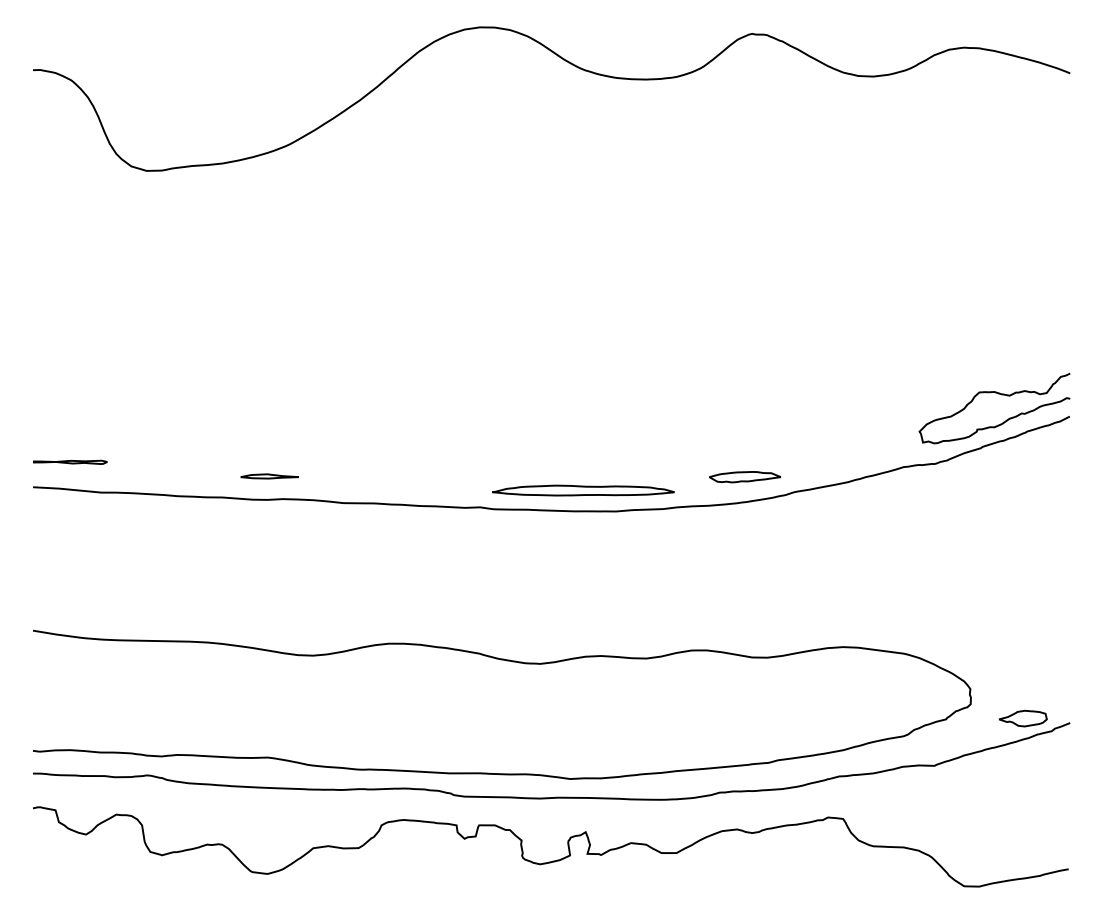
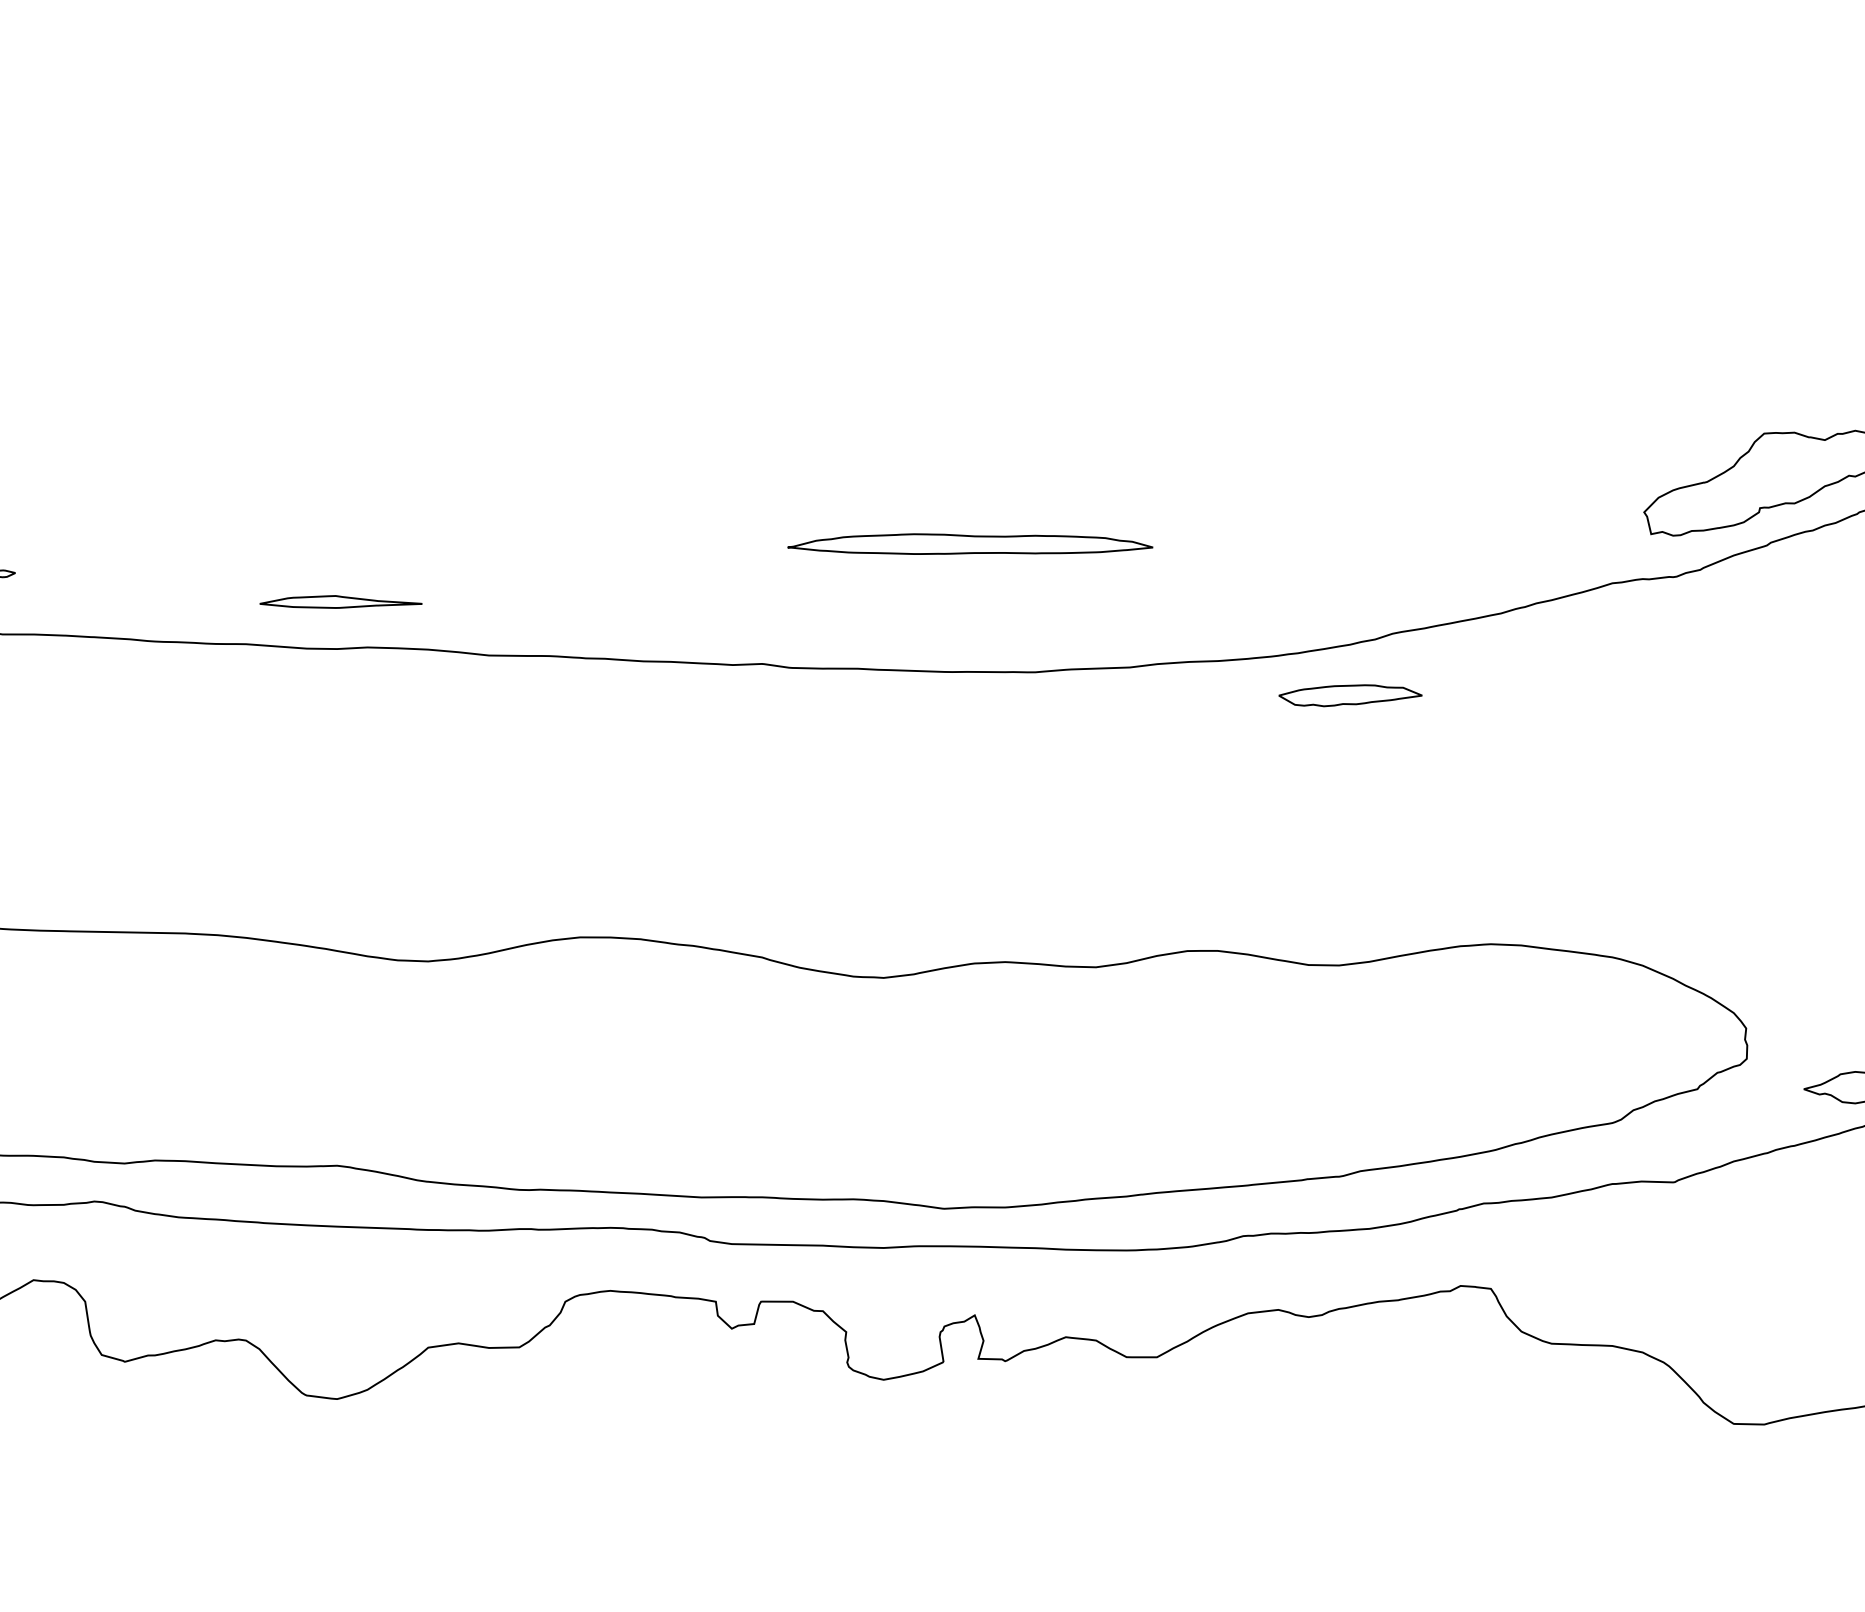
part: (269, 476) -> (340, 602), size x1.4
part: (745, 477) -> (1351, 696), moved
part: (583, 490) -> (970, 543), moved

